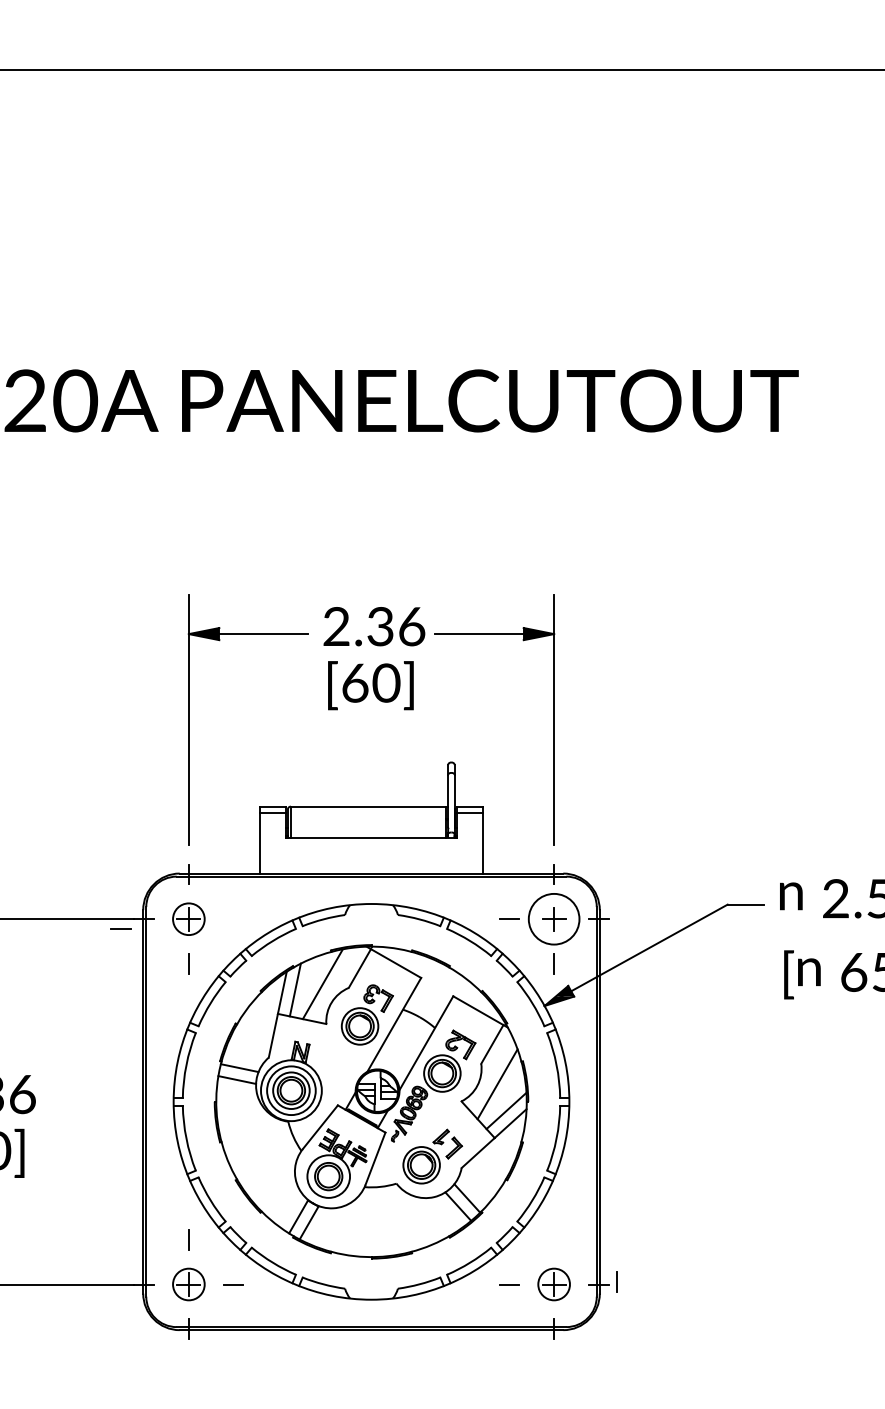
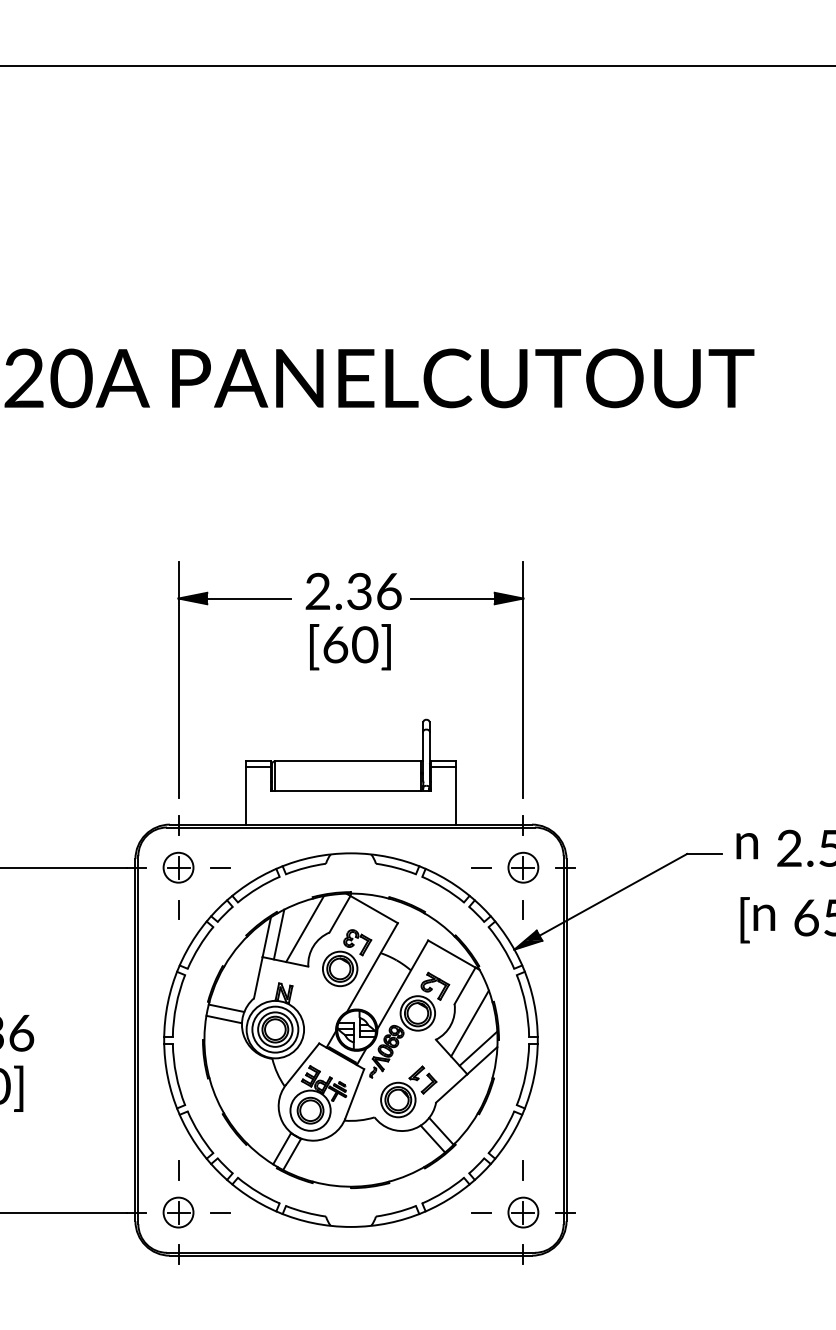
circle: (554, 918) -> (523, 867), size x0.62
line: (121, 928) -> (220, 867), moved
line: (615, 1282) -> (522, 1170), moved

